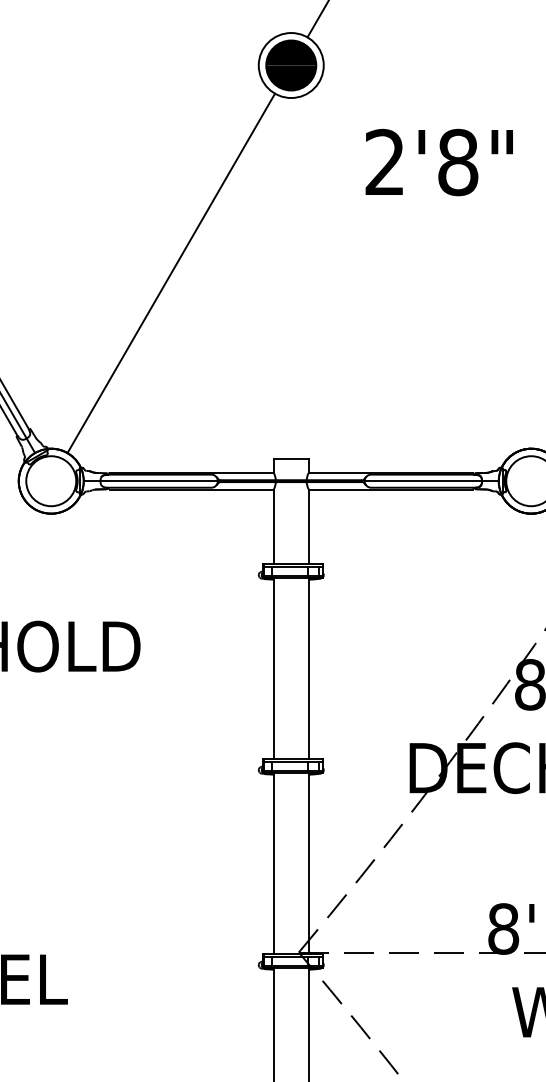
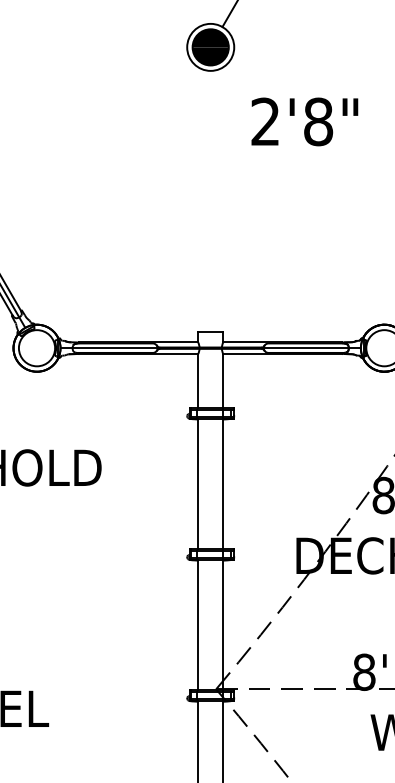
text: (438, 162) -> (304, 121), moved
line: (171, 273) -> (124, 197), removed

